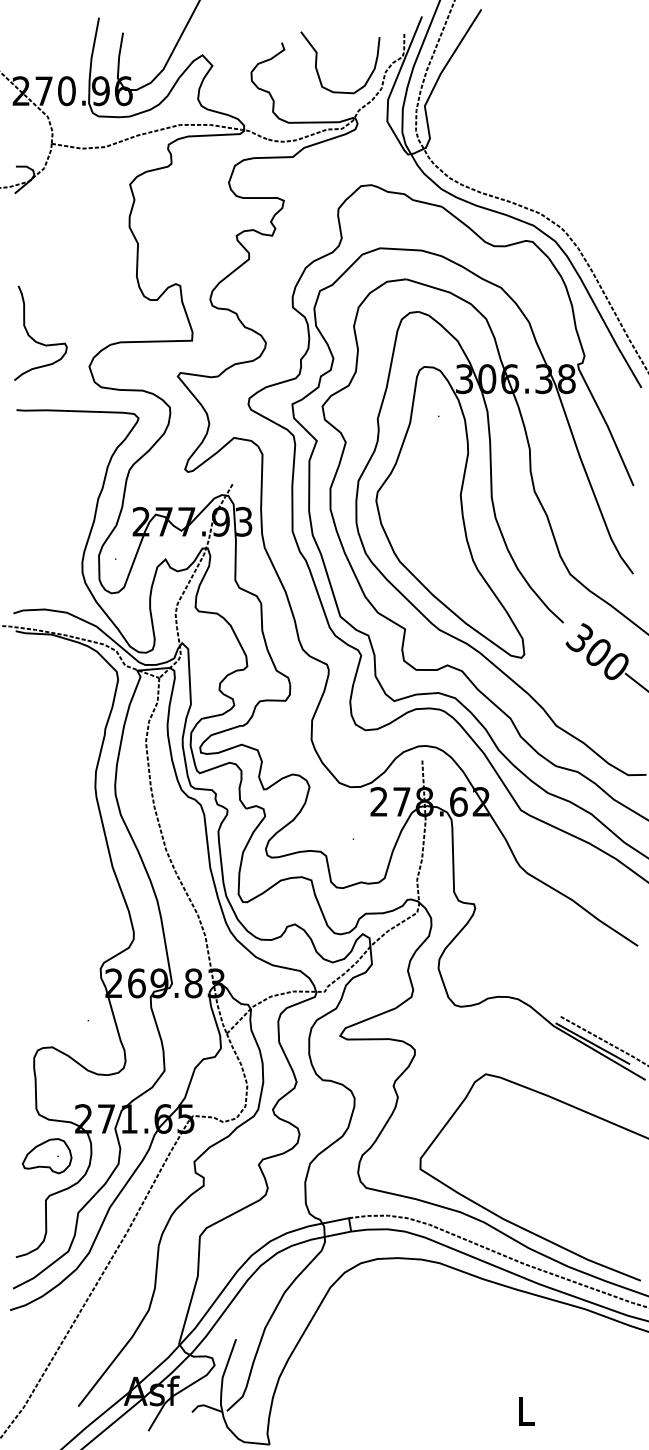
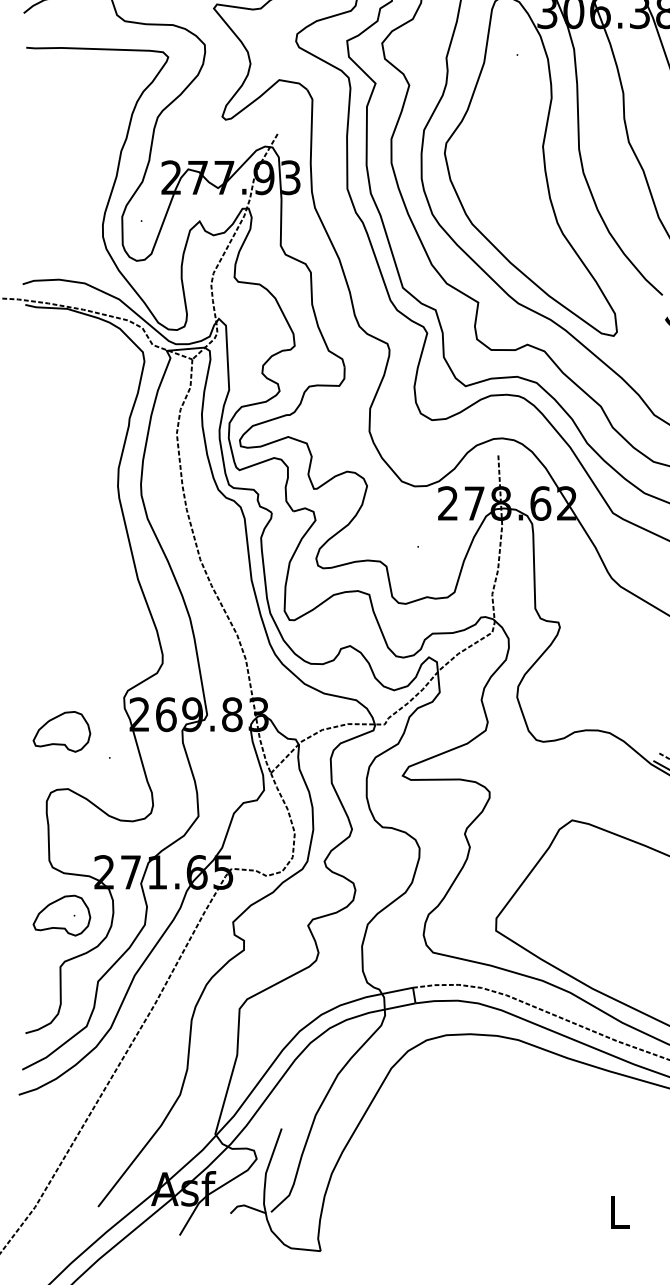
part: (47, 998) -> (62, 732), added

